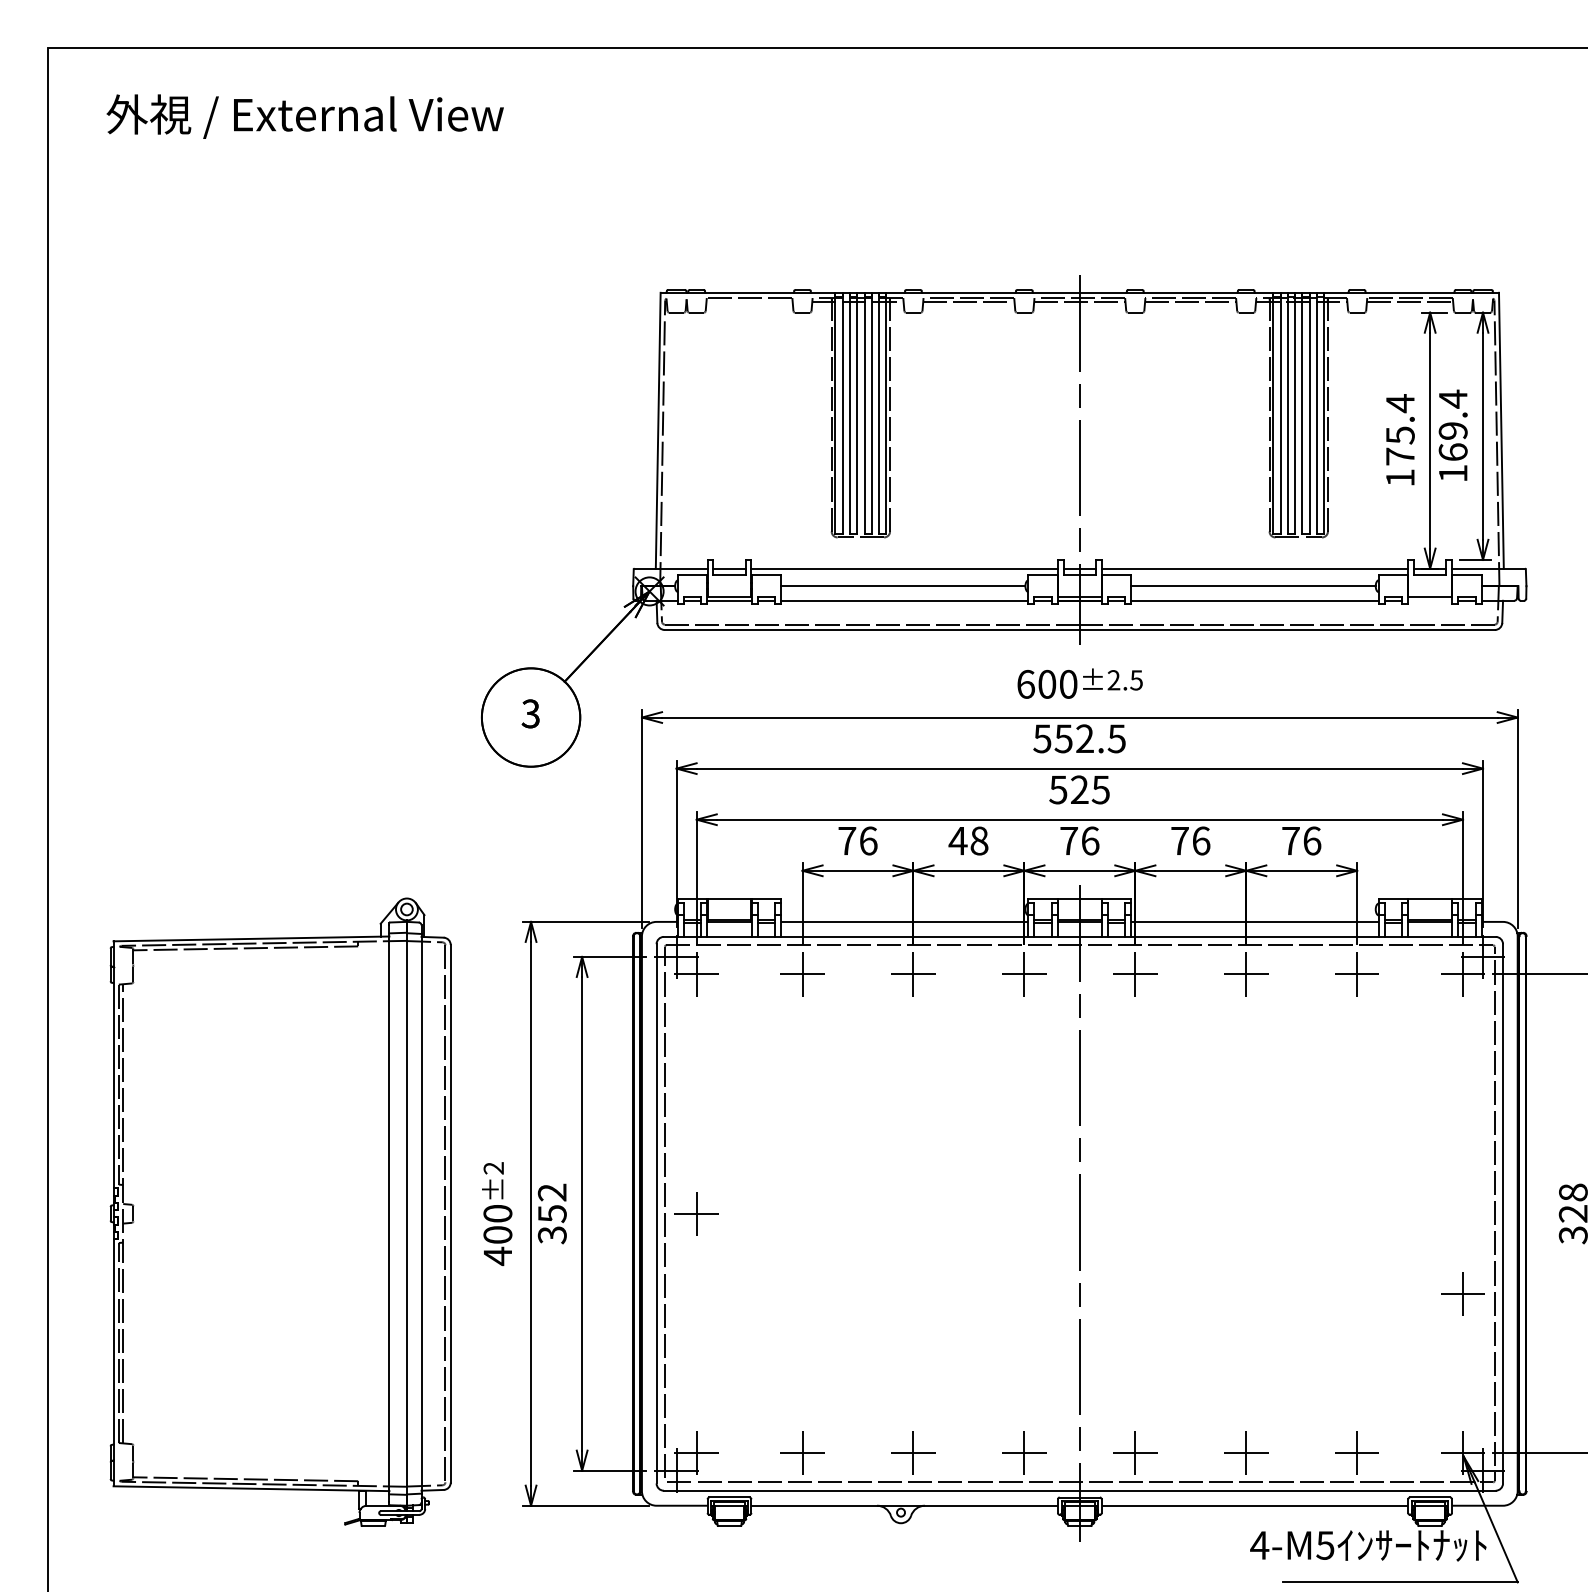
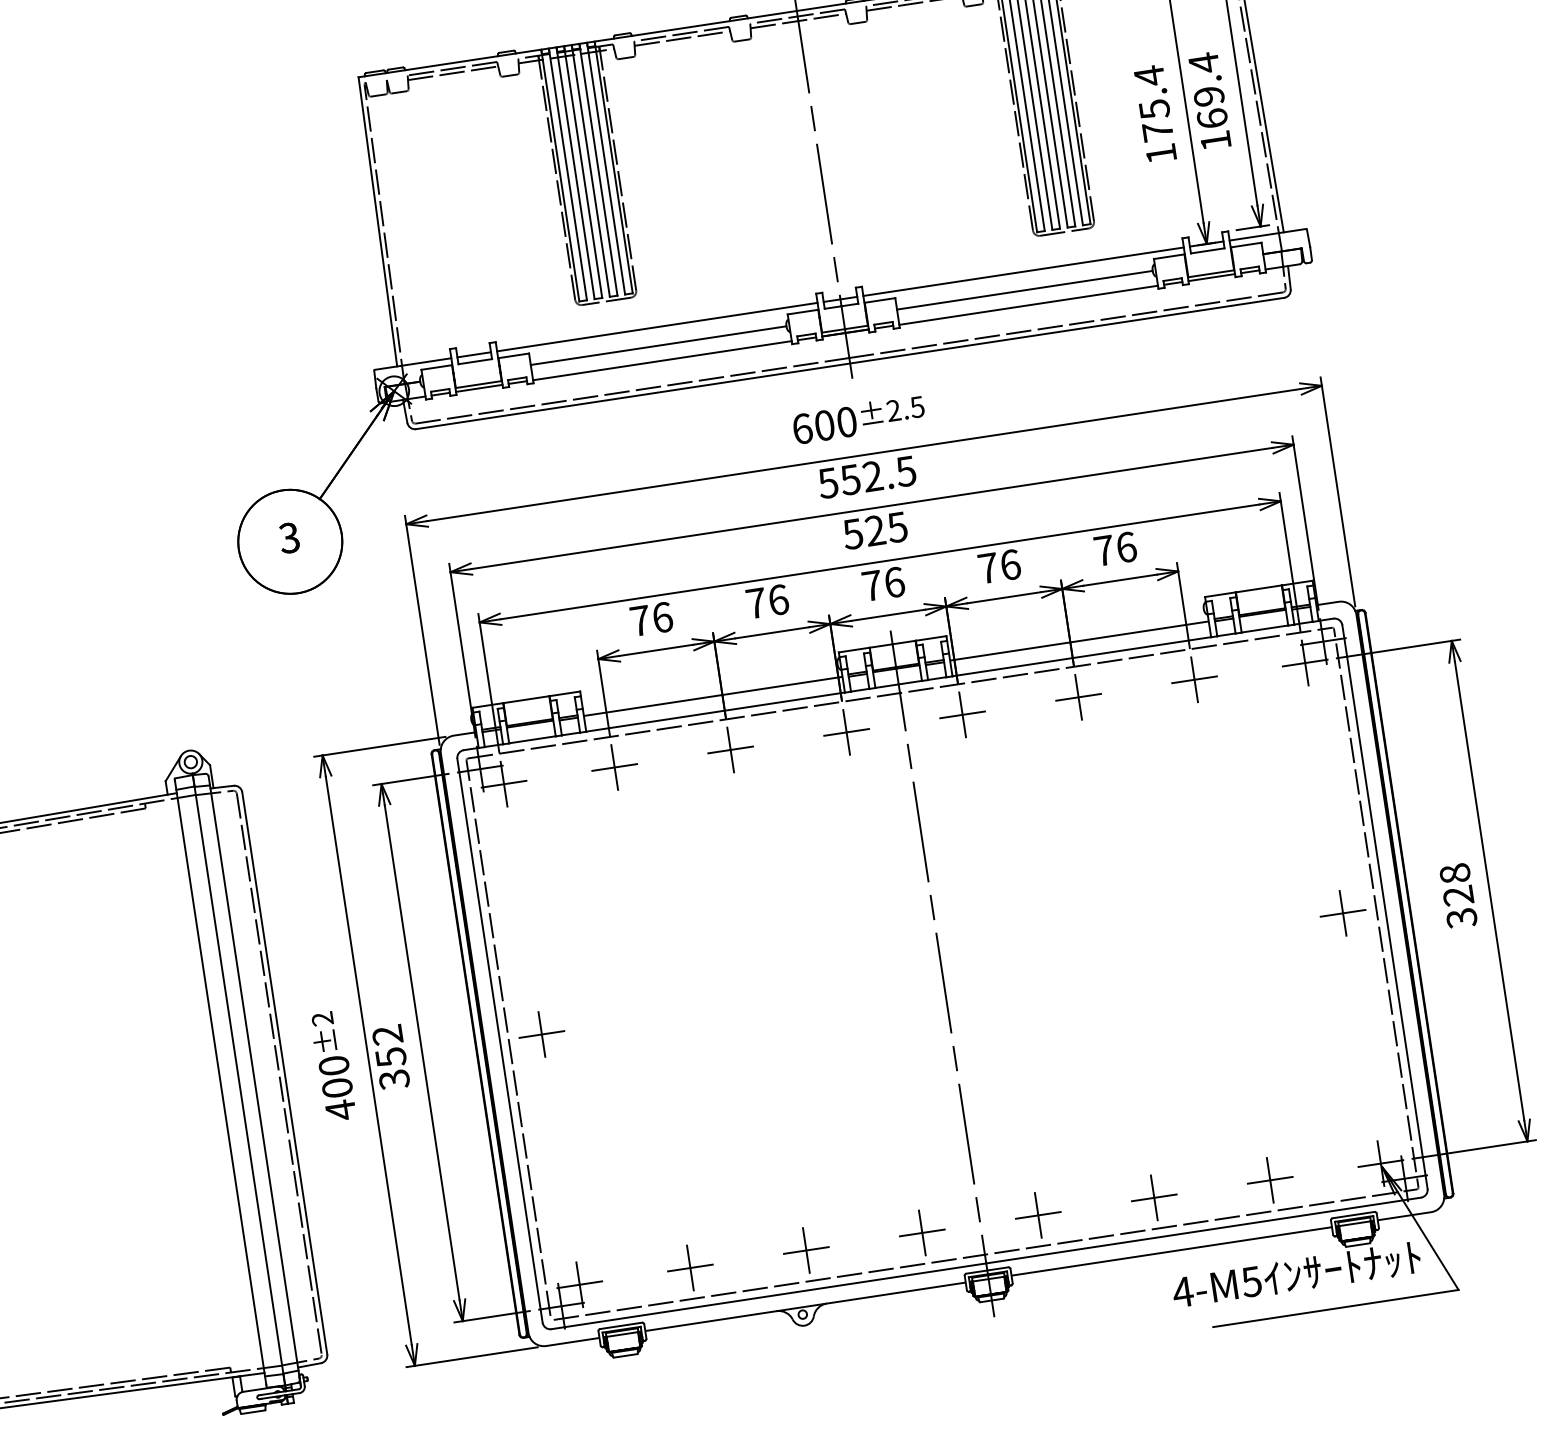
line: (749, 302) -> (453, 73), added
line: (1429, 600) -> (1211, 277), added
text: (968, 840) -> (767, 601), 48 -> 76
part: (1462, 1293) -> (1342, 913), moved

